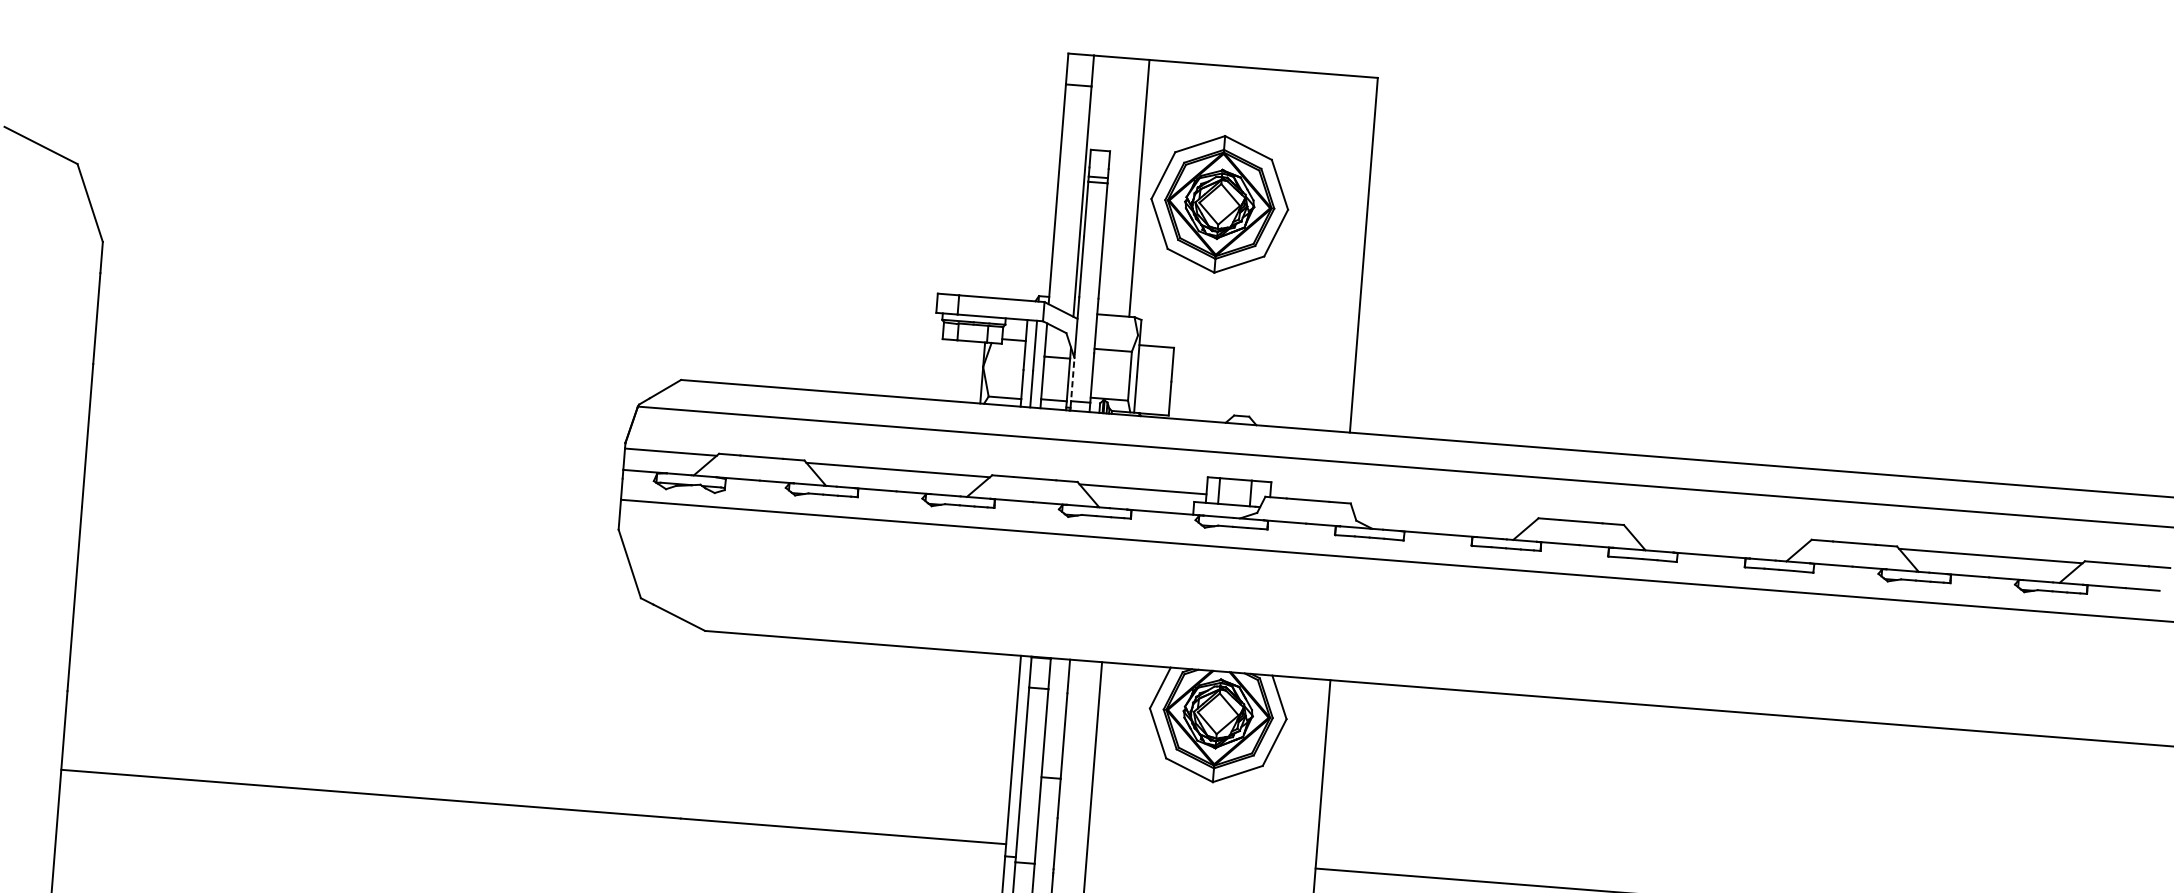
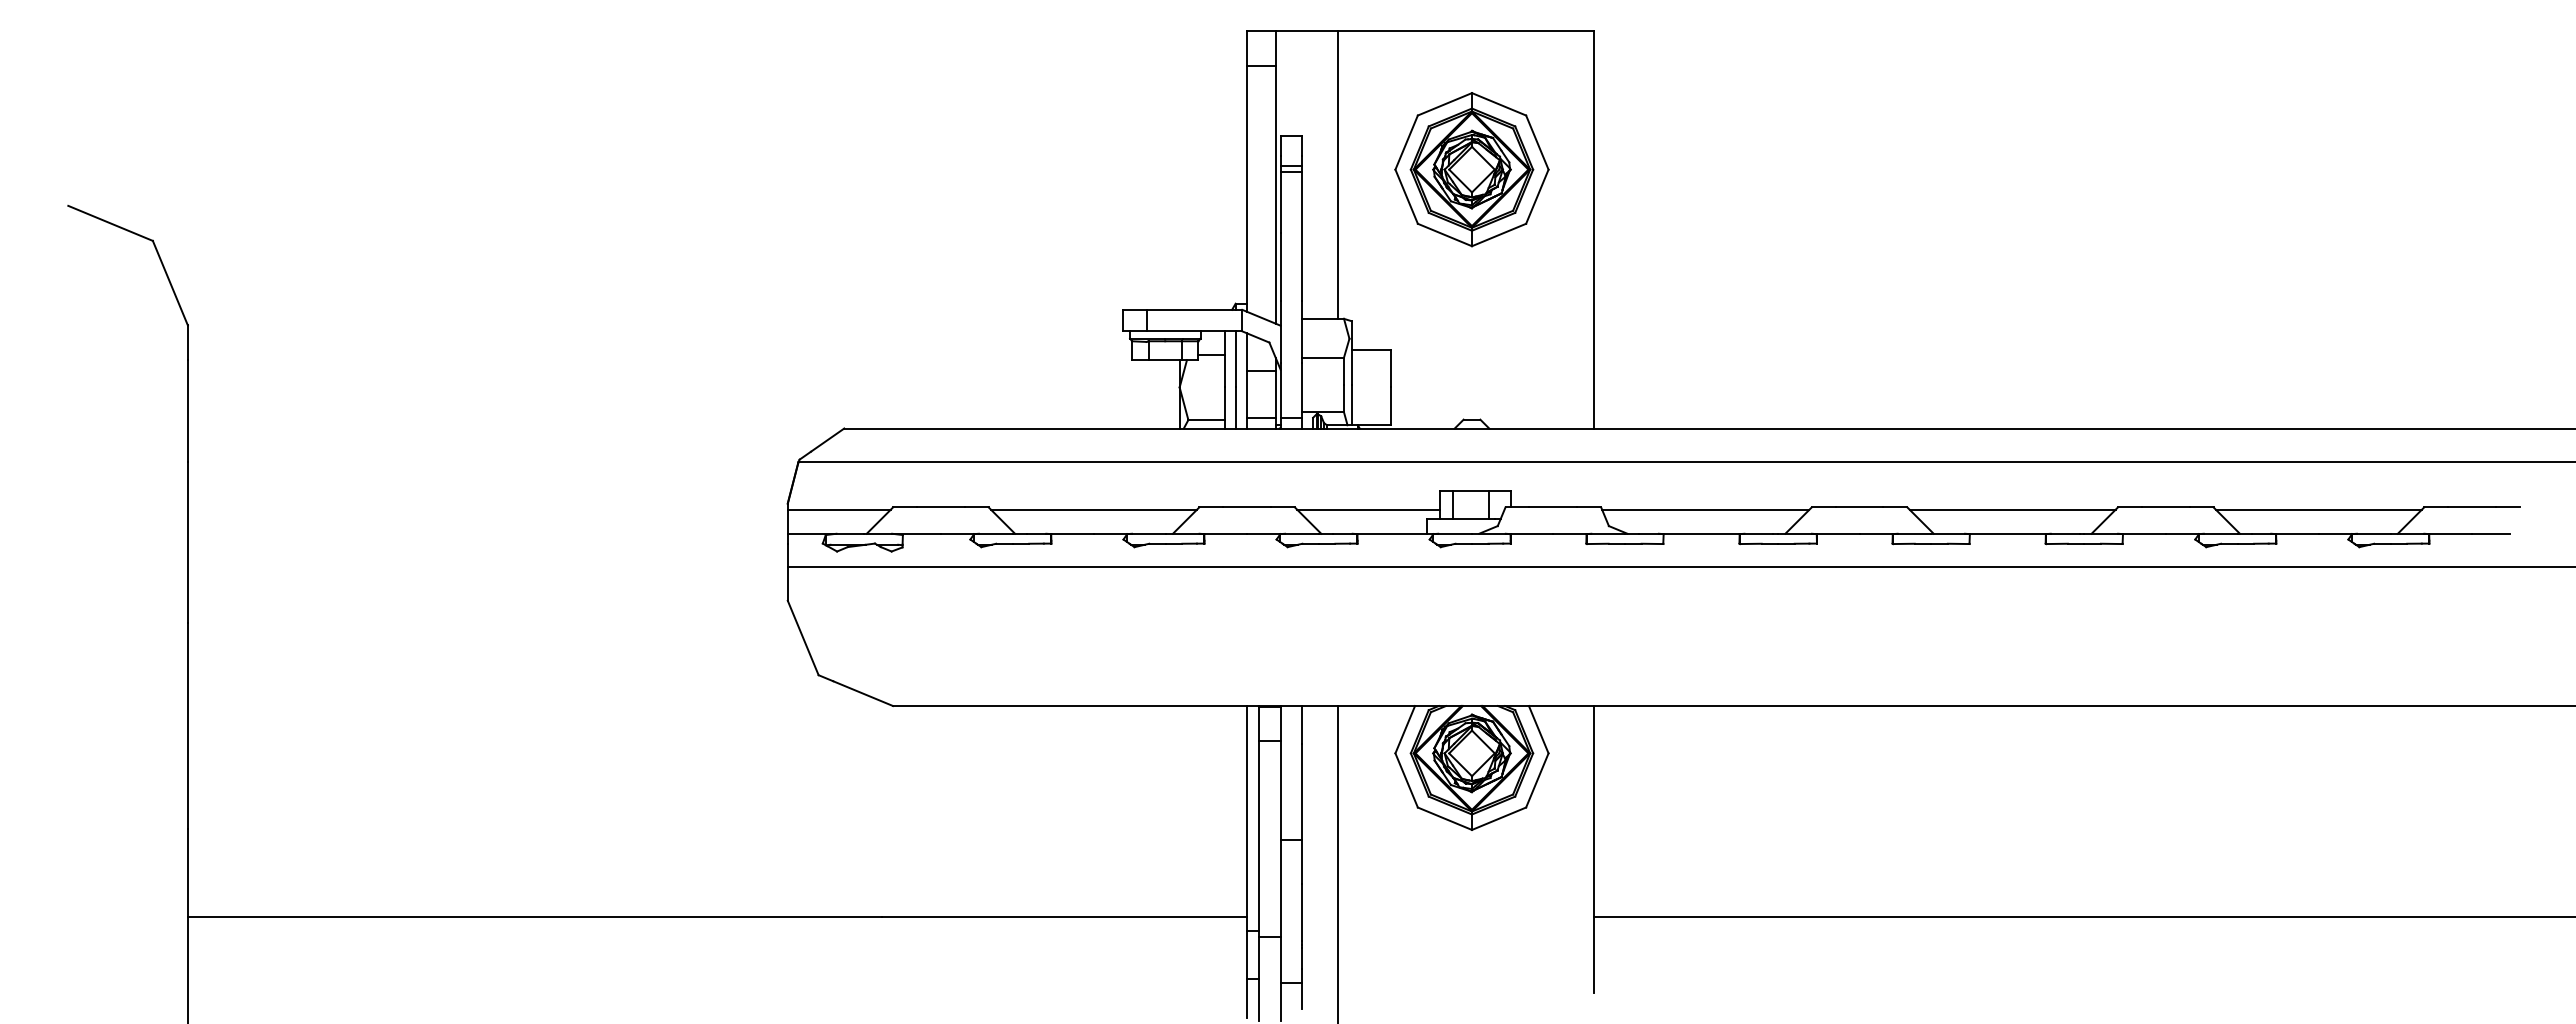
part: (1219, 204) -> (1471, 169), moved
line: (1072, 376) -> (1280, 390), dashed -> solid
line: (1443, 512) -> (1705, 509), added
line: (1717, 534) -> (2012, 509), added

